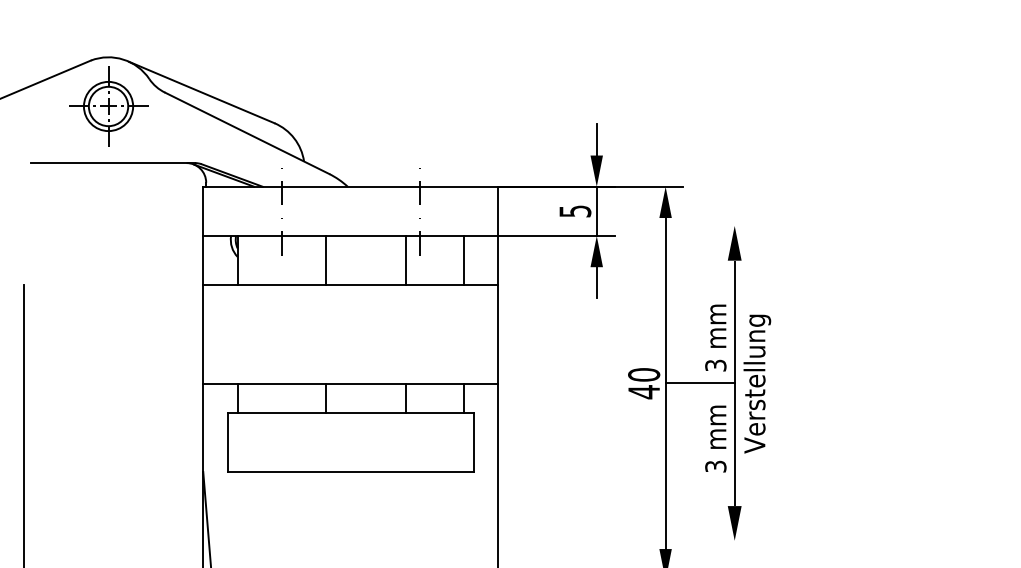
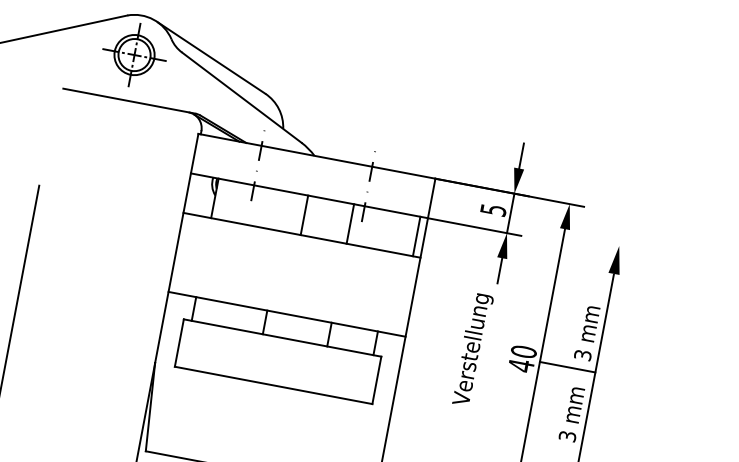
line: (326, 260) -> (304, 215), moved
line: (463, 260) -> (416, 236), moved
text: (757, 383) -> (473, 349), moved

